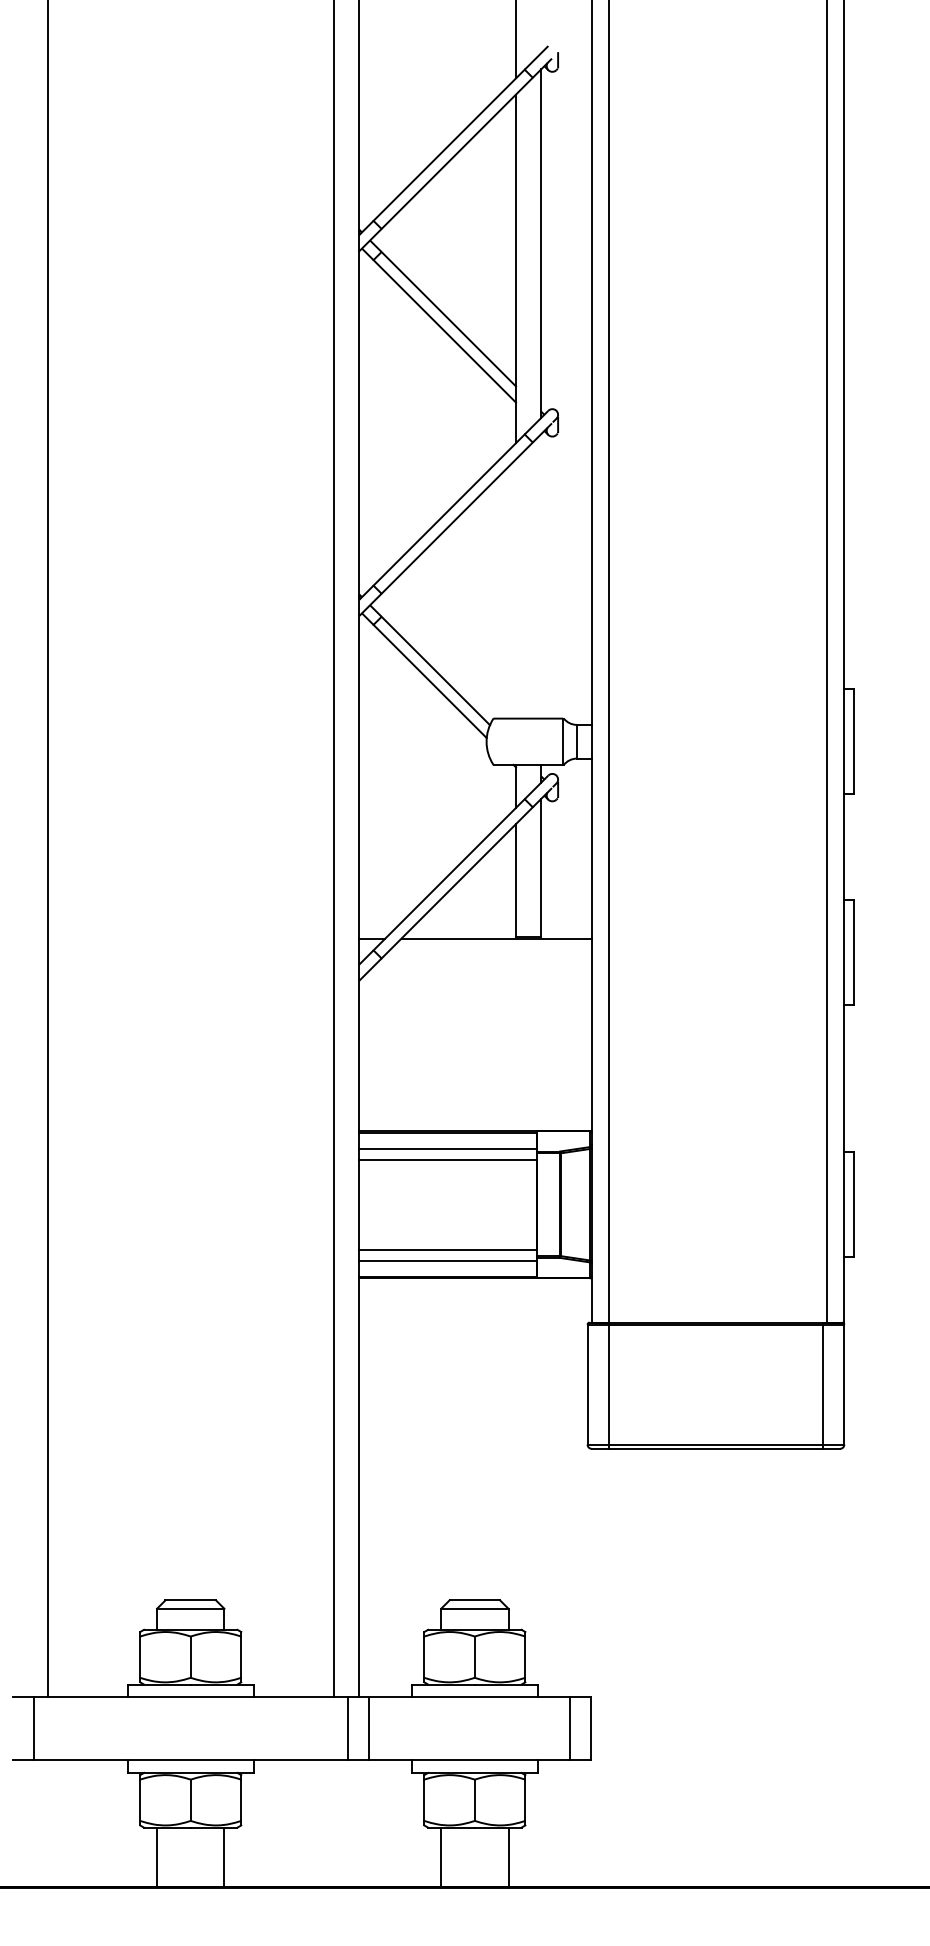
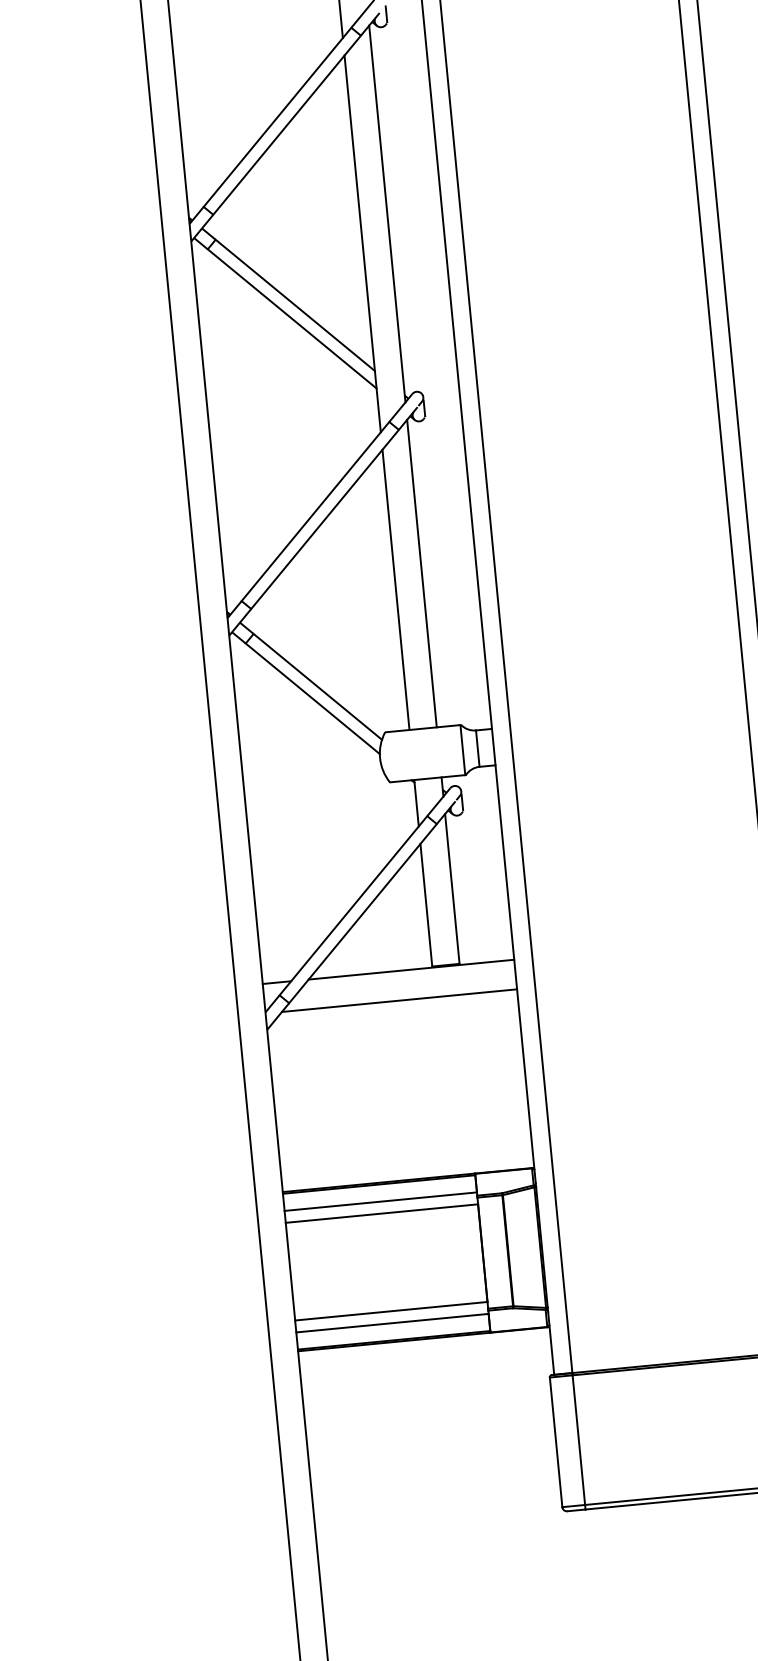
line: (541, 576) -> (422, 573), added
line: (516, 588) -> (396, 589), added
line: (482, 965) -> (398, 1000), added

